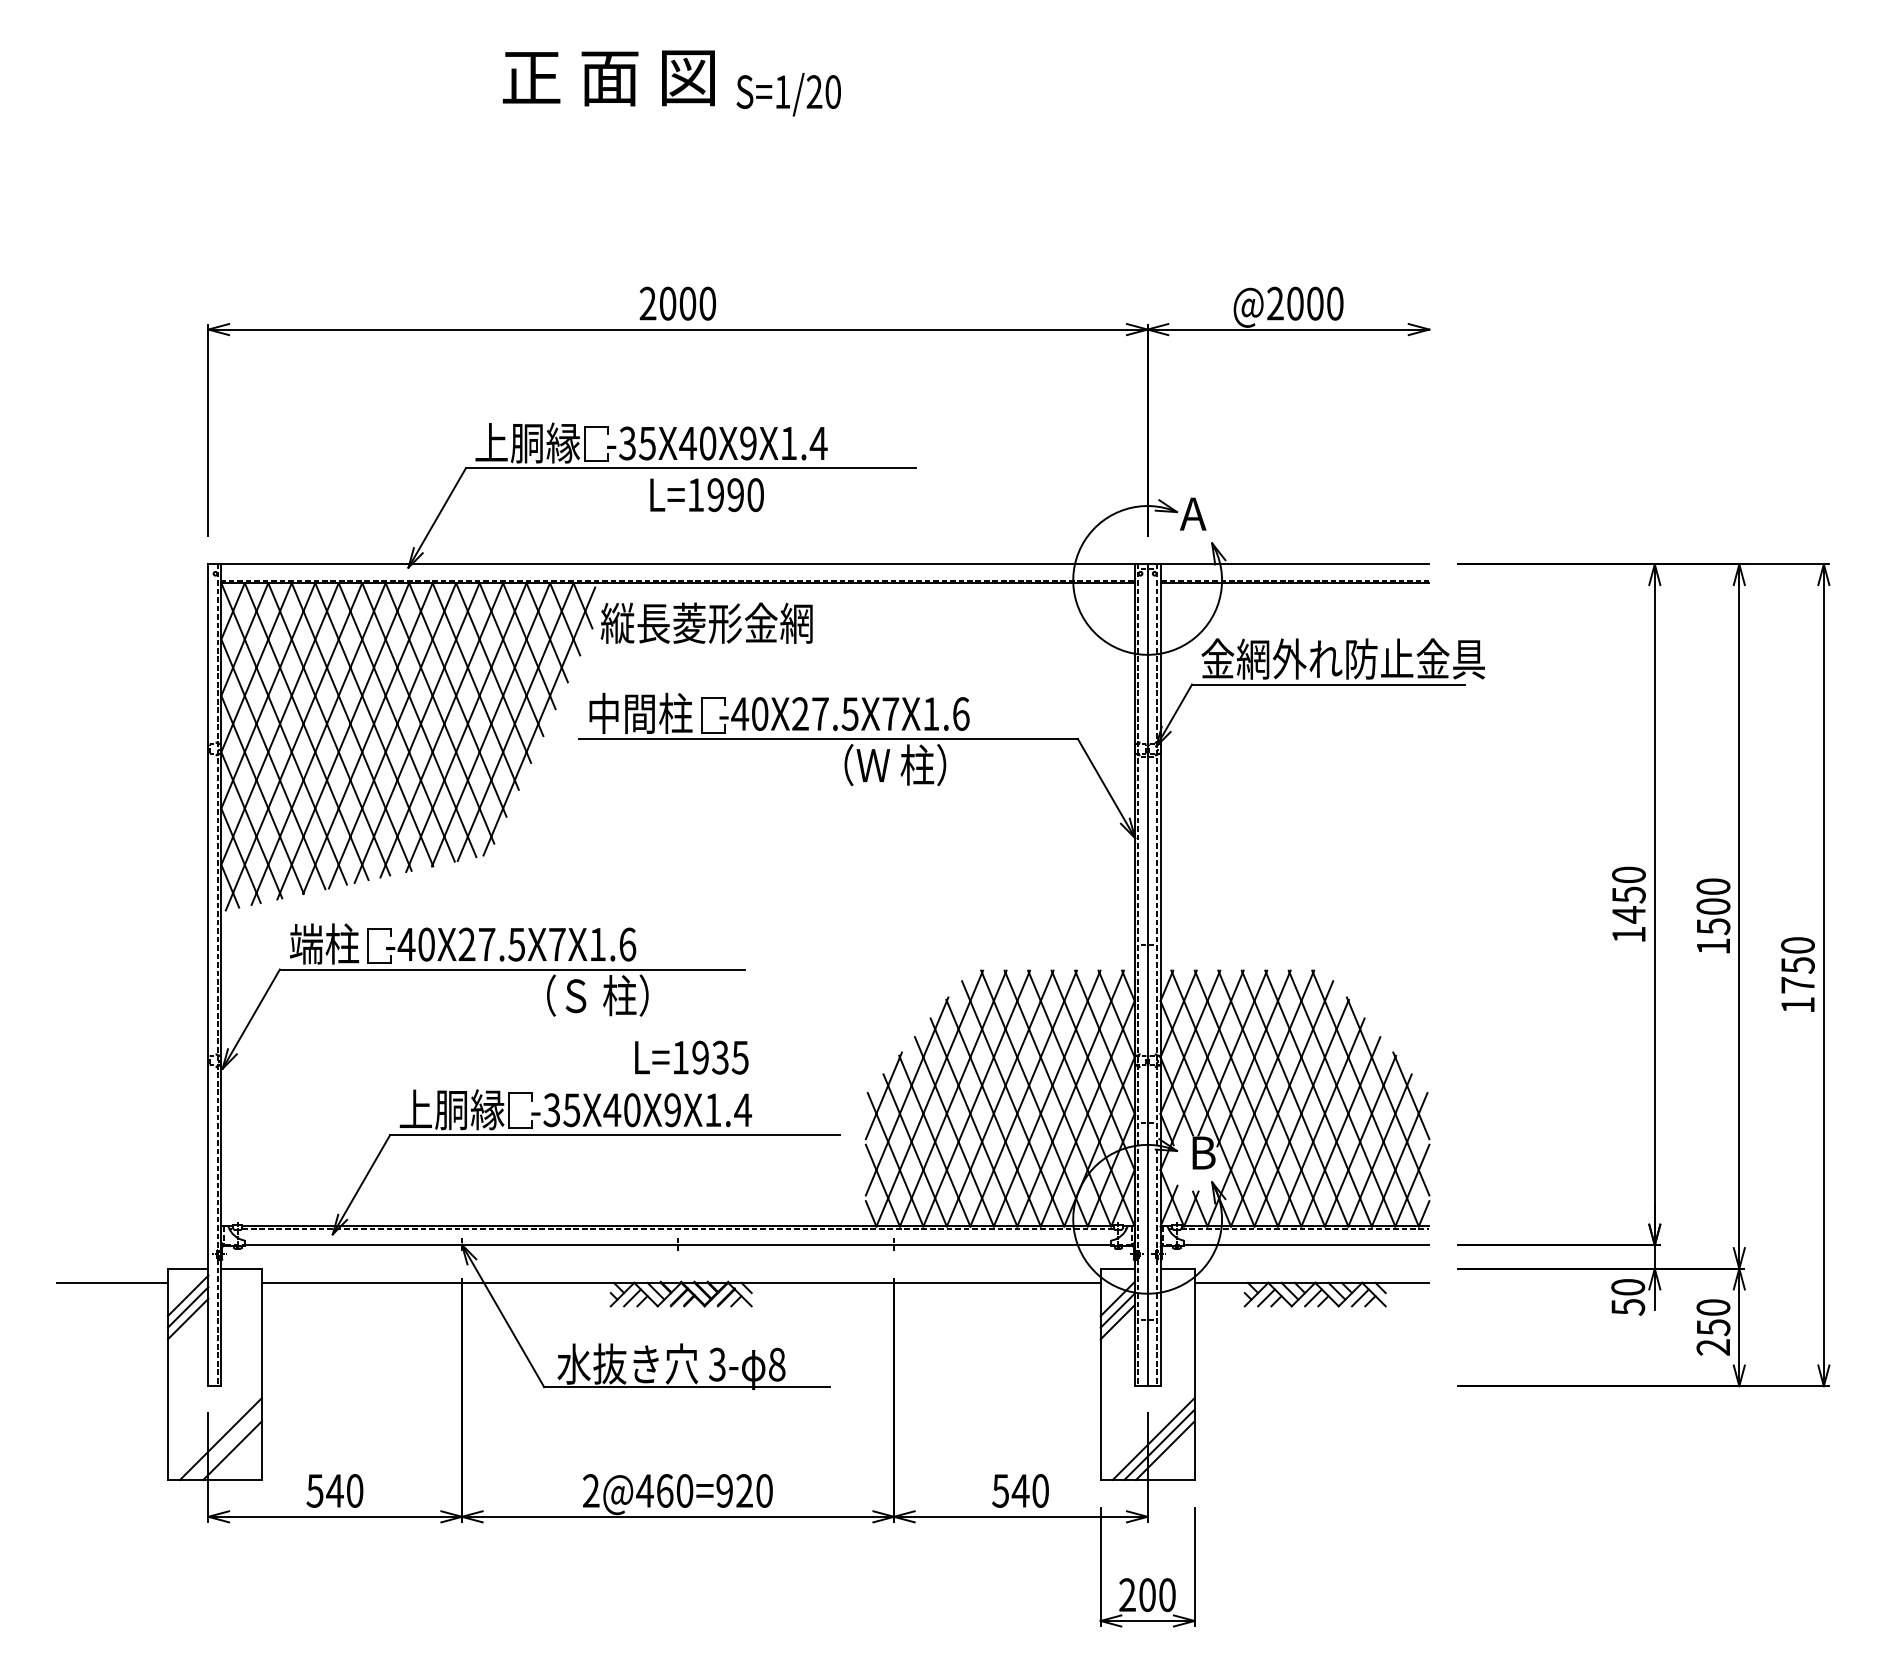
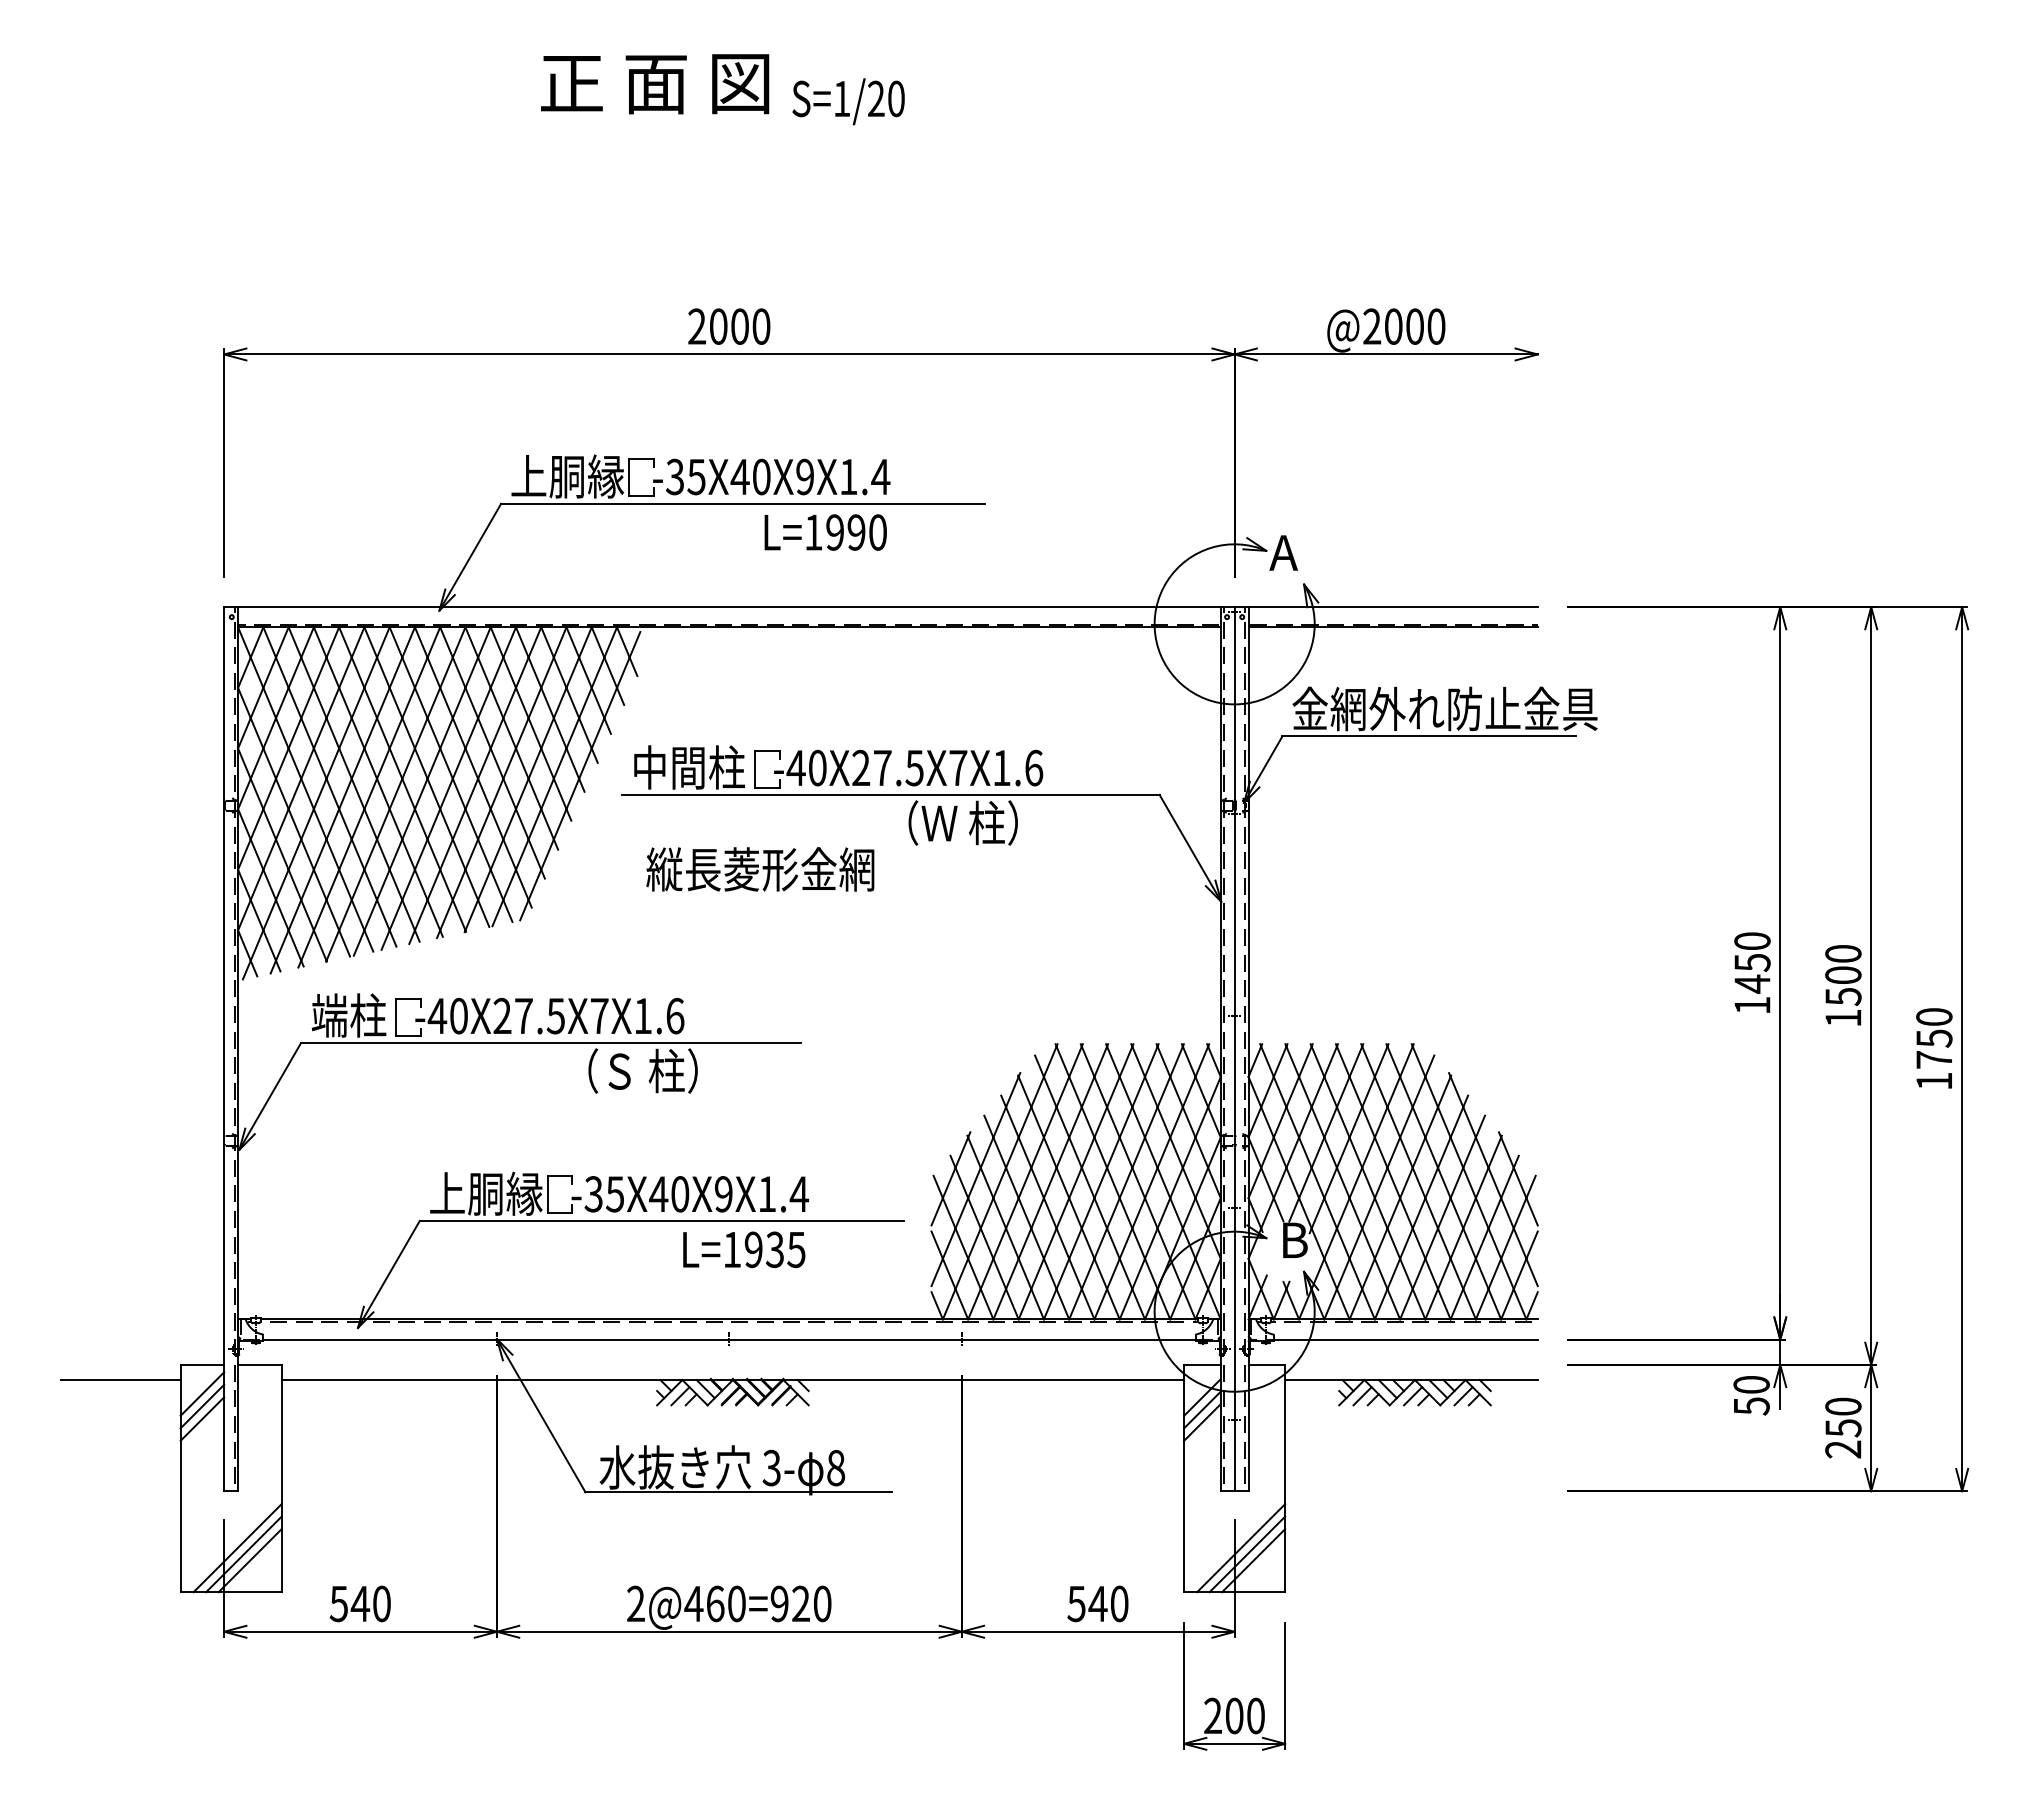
text: (706, 495) -> (825, 532), moved
text: (706, 623) -> (760, 869), moved
text: (692, 1057) -> (744, 1249), moved
line: (226, 1444) -> (243, 1554), added

